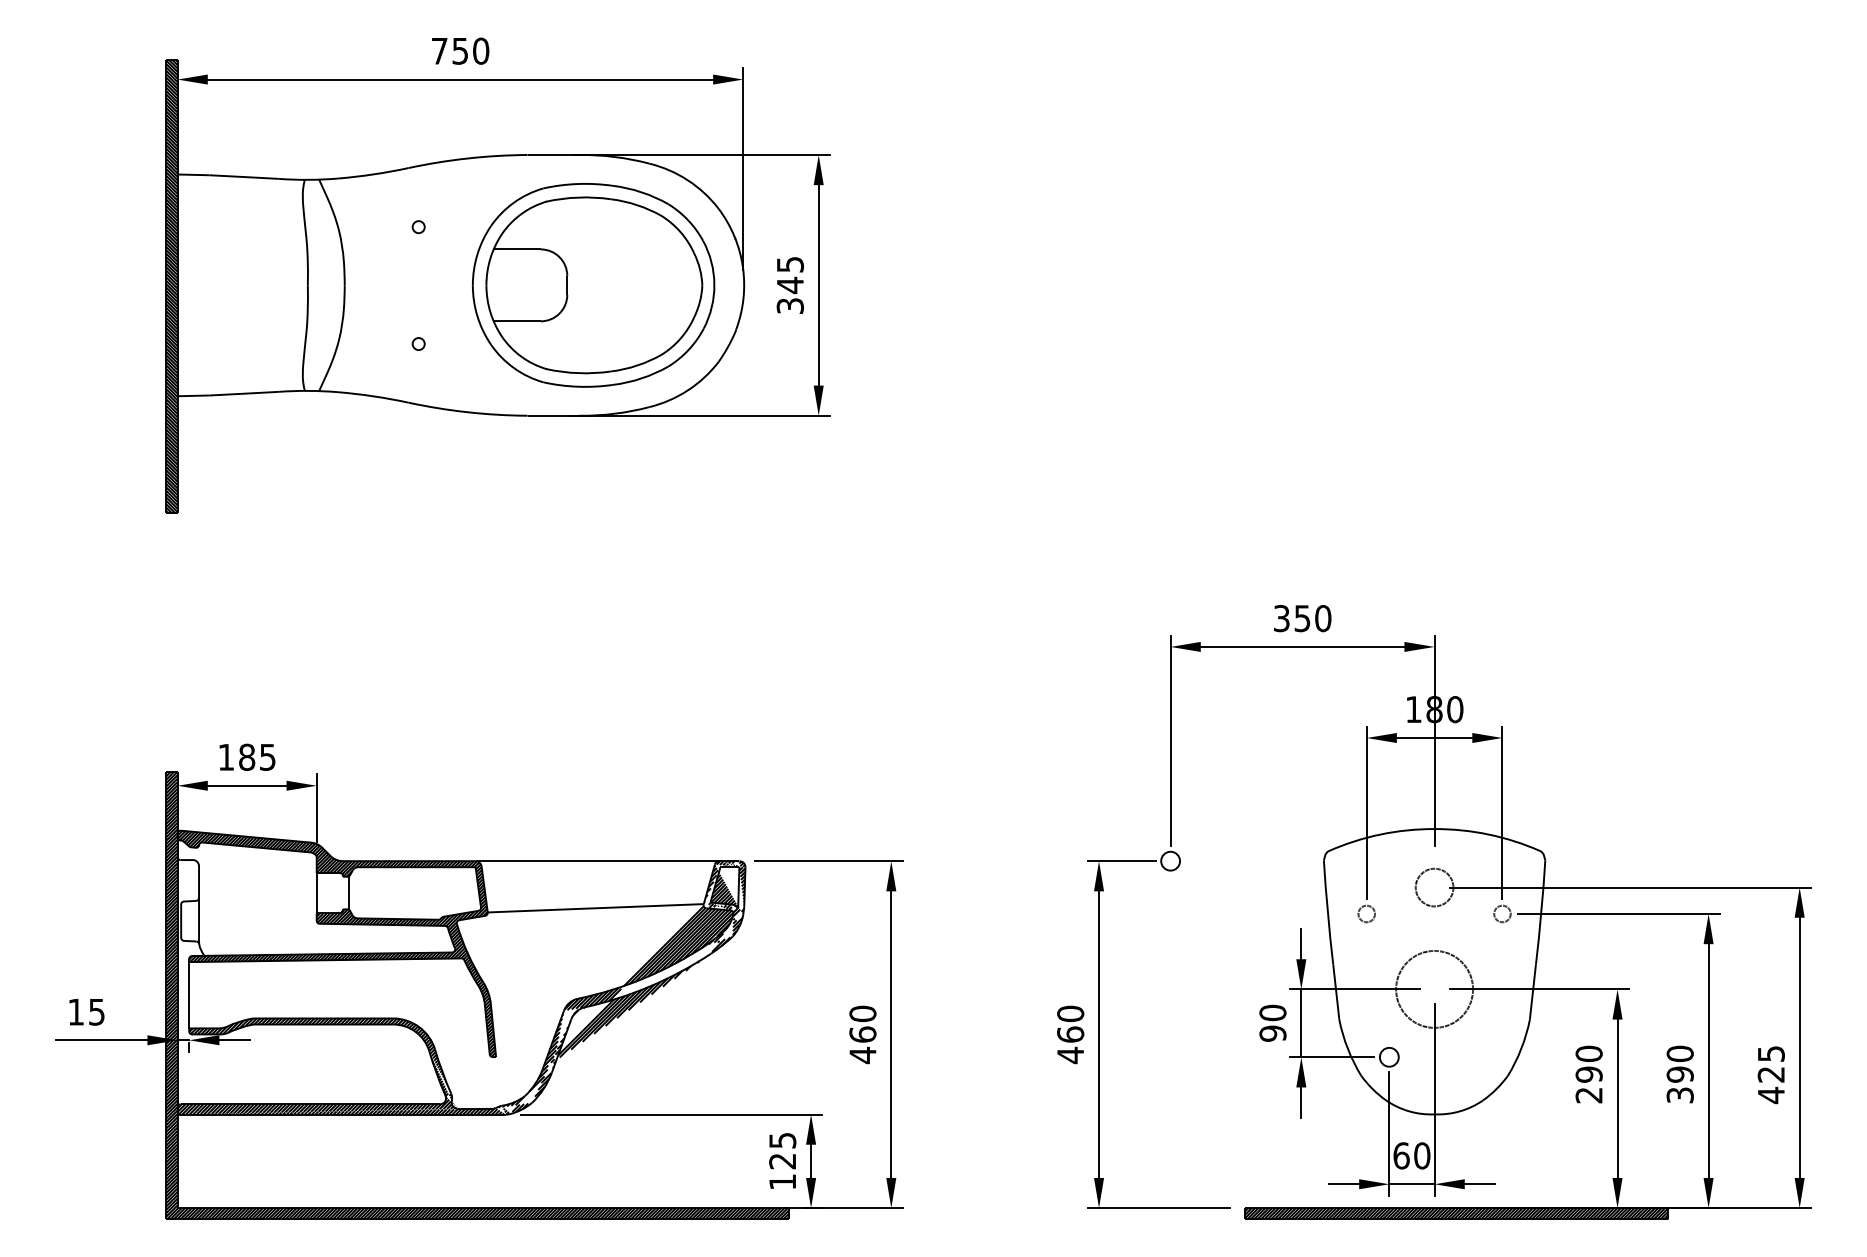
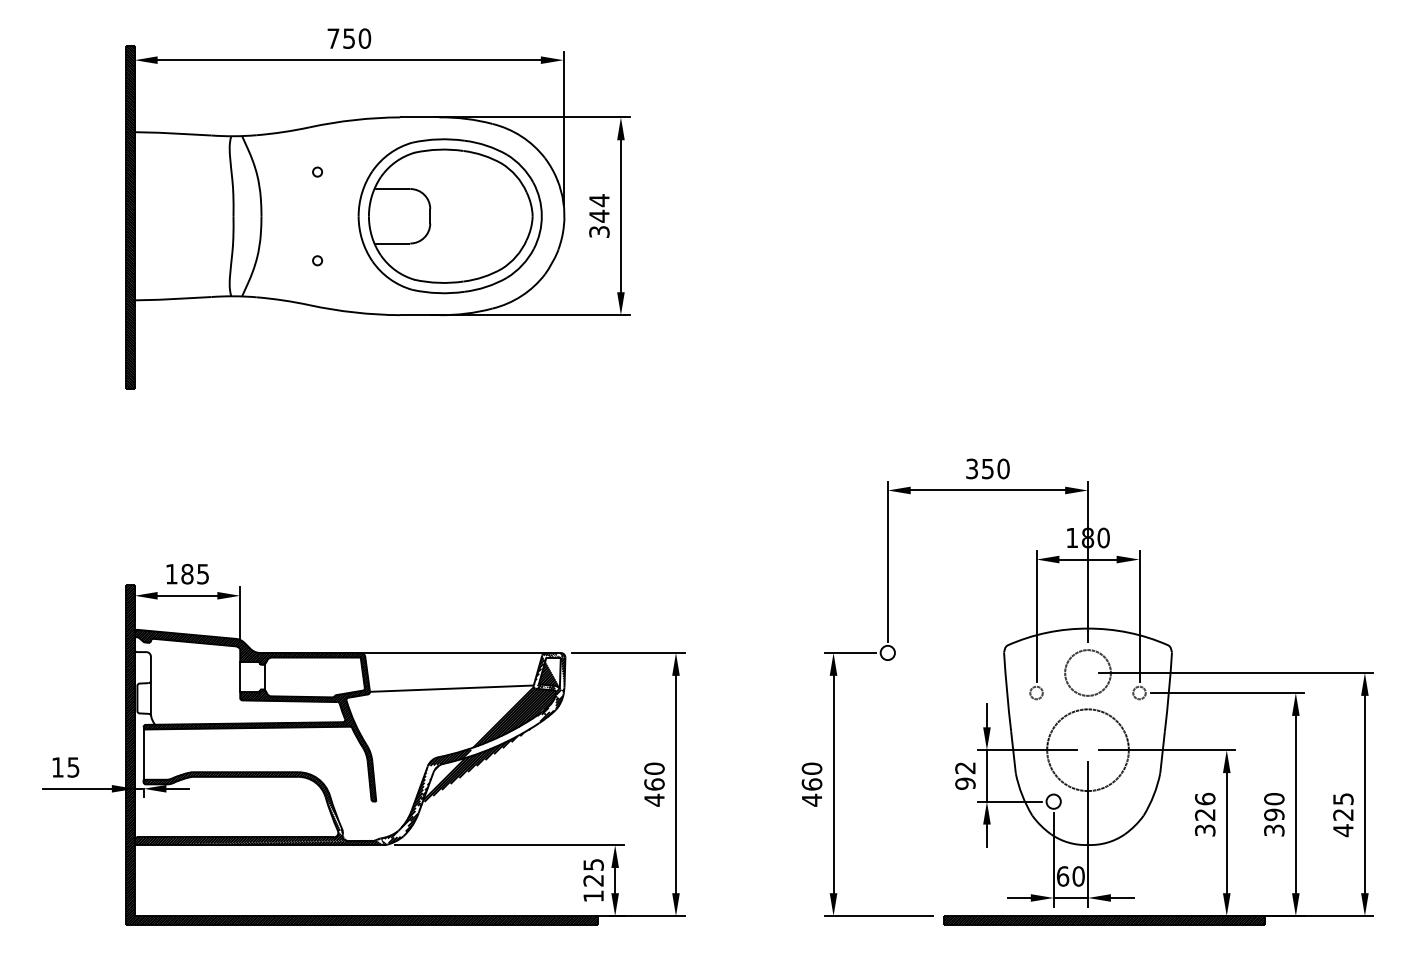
text: (790, 264) -> (599, 200), 345 -> 344
circle: (1434, 887) -> (1087, 672), size x1.6
circle: (1434, 988) -> (1087, 749), size x1.4
text: (1272, 1012) -> (965, 767), 90 -> 92
text: (1588, 1074) -> (1204, 814), 290 -> 326

